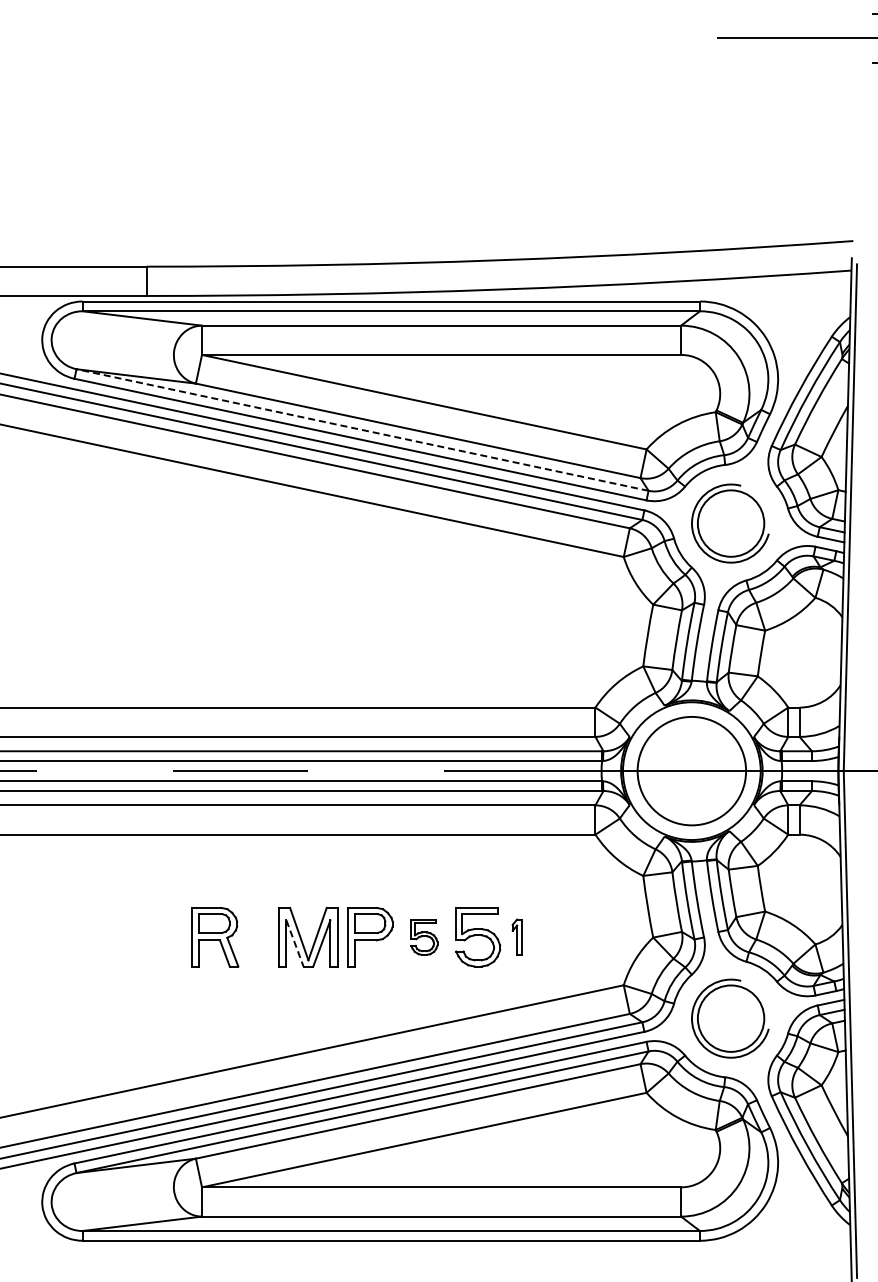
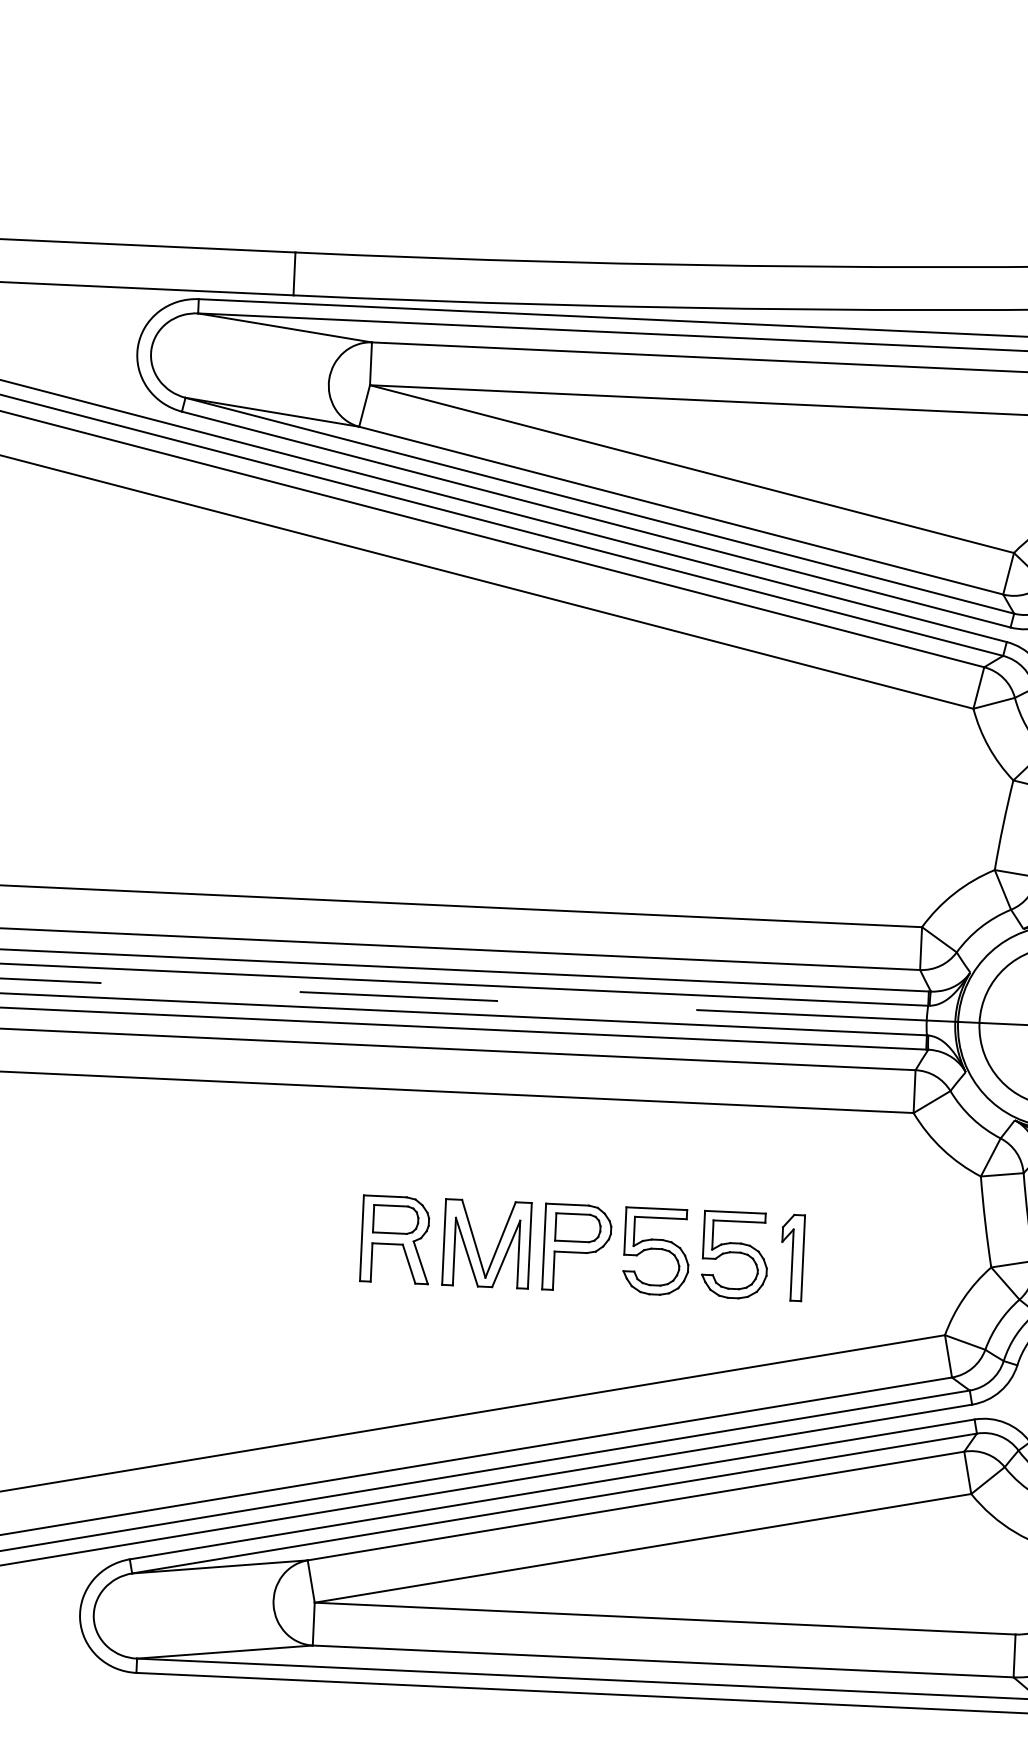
line: (362, 429) -> (599, 504), dashed -> solid
part: (516, 936) -> (791, 1256), size x1.67
part: (215, 937) -> (396, 1240), moved
part: (424, 937) -> (656, 1252), size x1.67
line: (294, 943) -> (466, 1252), dashed -> solid

